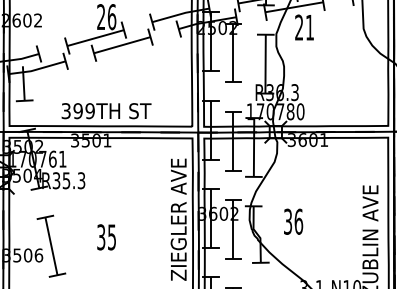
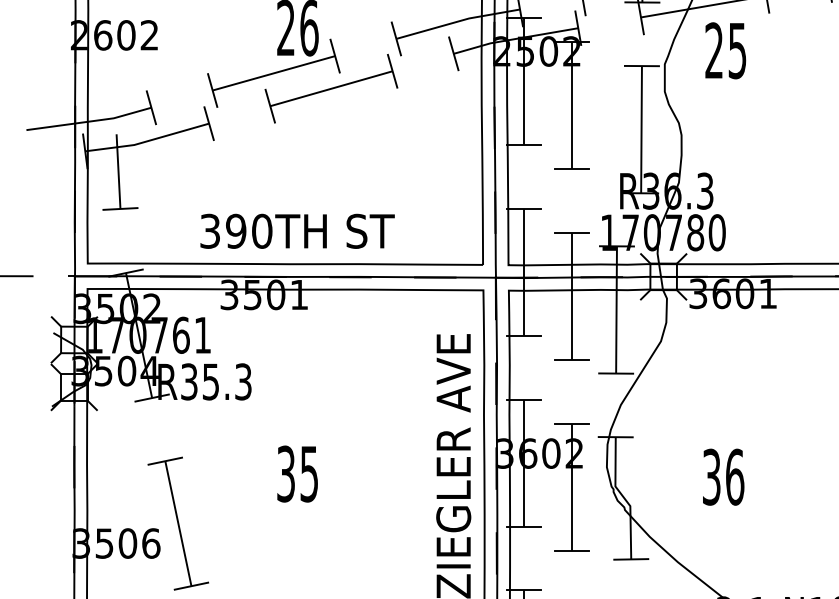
text: (309, 27) -> (736, 50), 21 -> 25
text: (89, 111) -> (260, 232), 399TH -> 390TH
text: (293, 221) -> (723, 476), moved
text: (106, 237) -> (297, 474), moved

